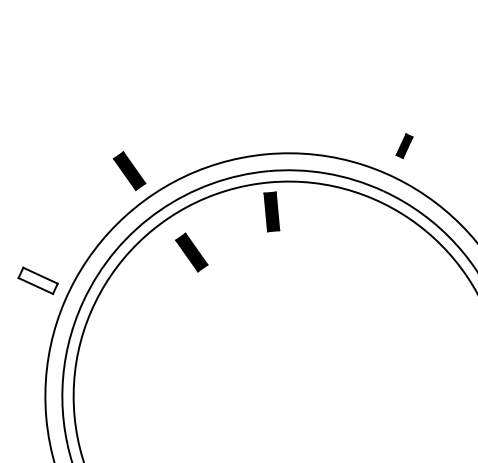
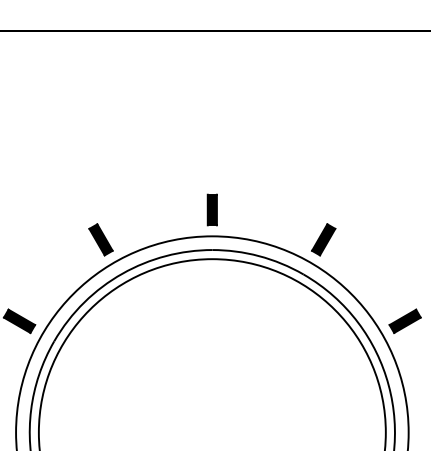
part: (404, 145) -> (323, 239), size x1.67
part: (270, 211) -> (211, 209), moved
part: (191, 252) -> (144, 309), removed
fill: (38, 279) -> (19, 320), added

